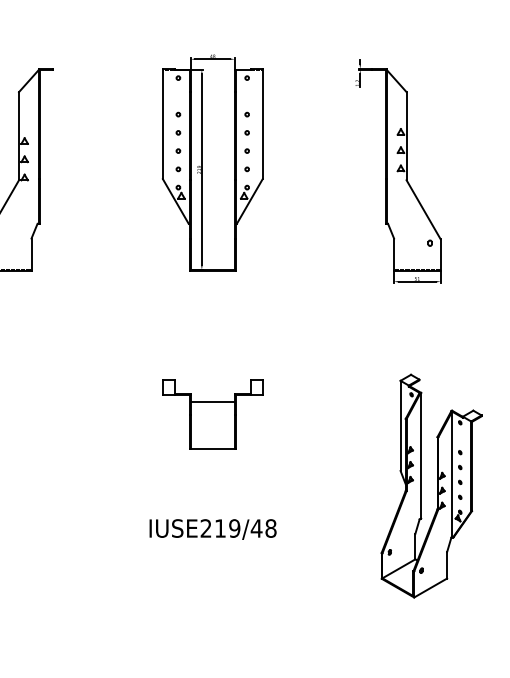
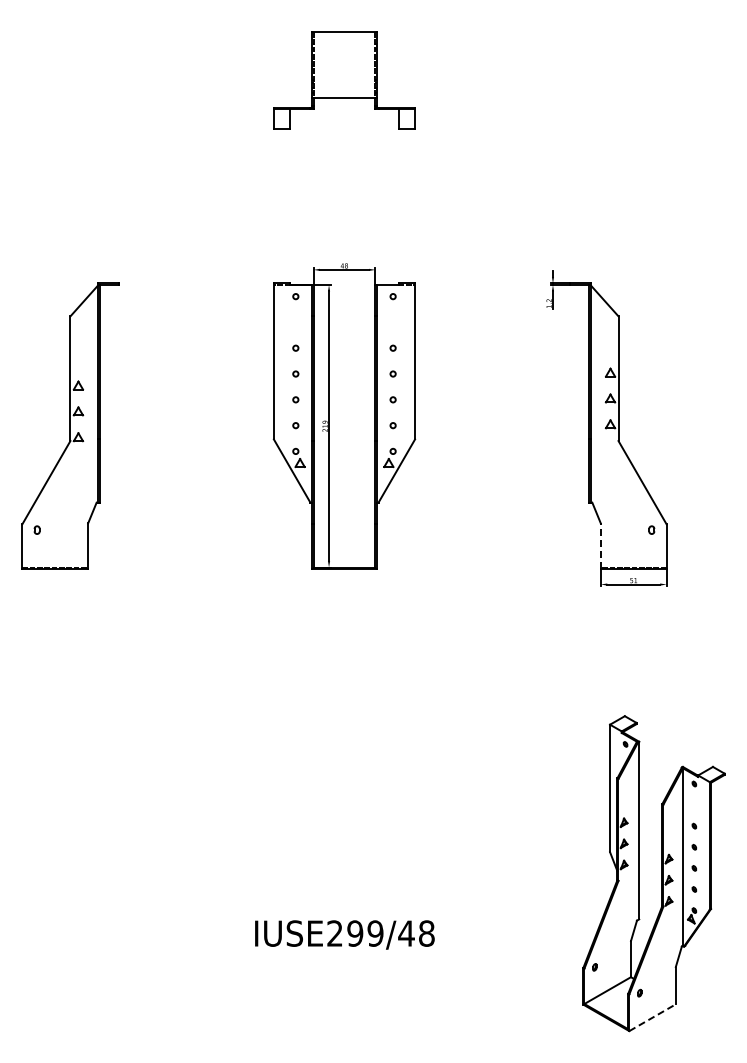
line: (393, 254) -> (600, 546), solid -> dashed
part: (212, 414) -> (344, 772), removed
text: (220, 528) -> (355, 933), IUSE219/48 -> IUSE299/48
line: (430, 587) -> (652, 1017), solid -> dashed

